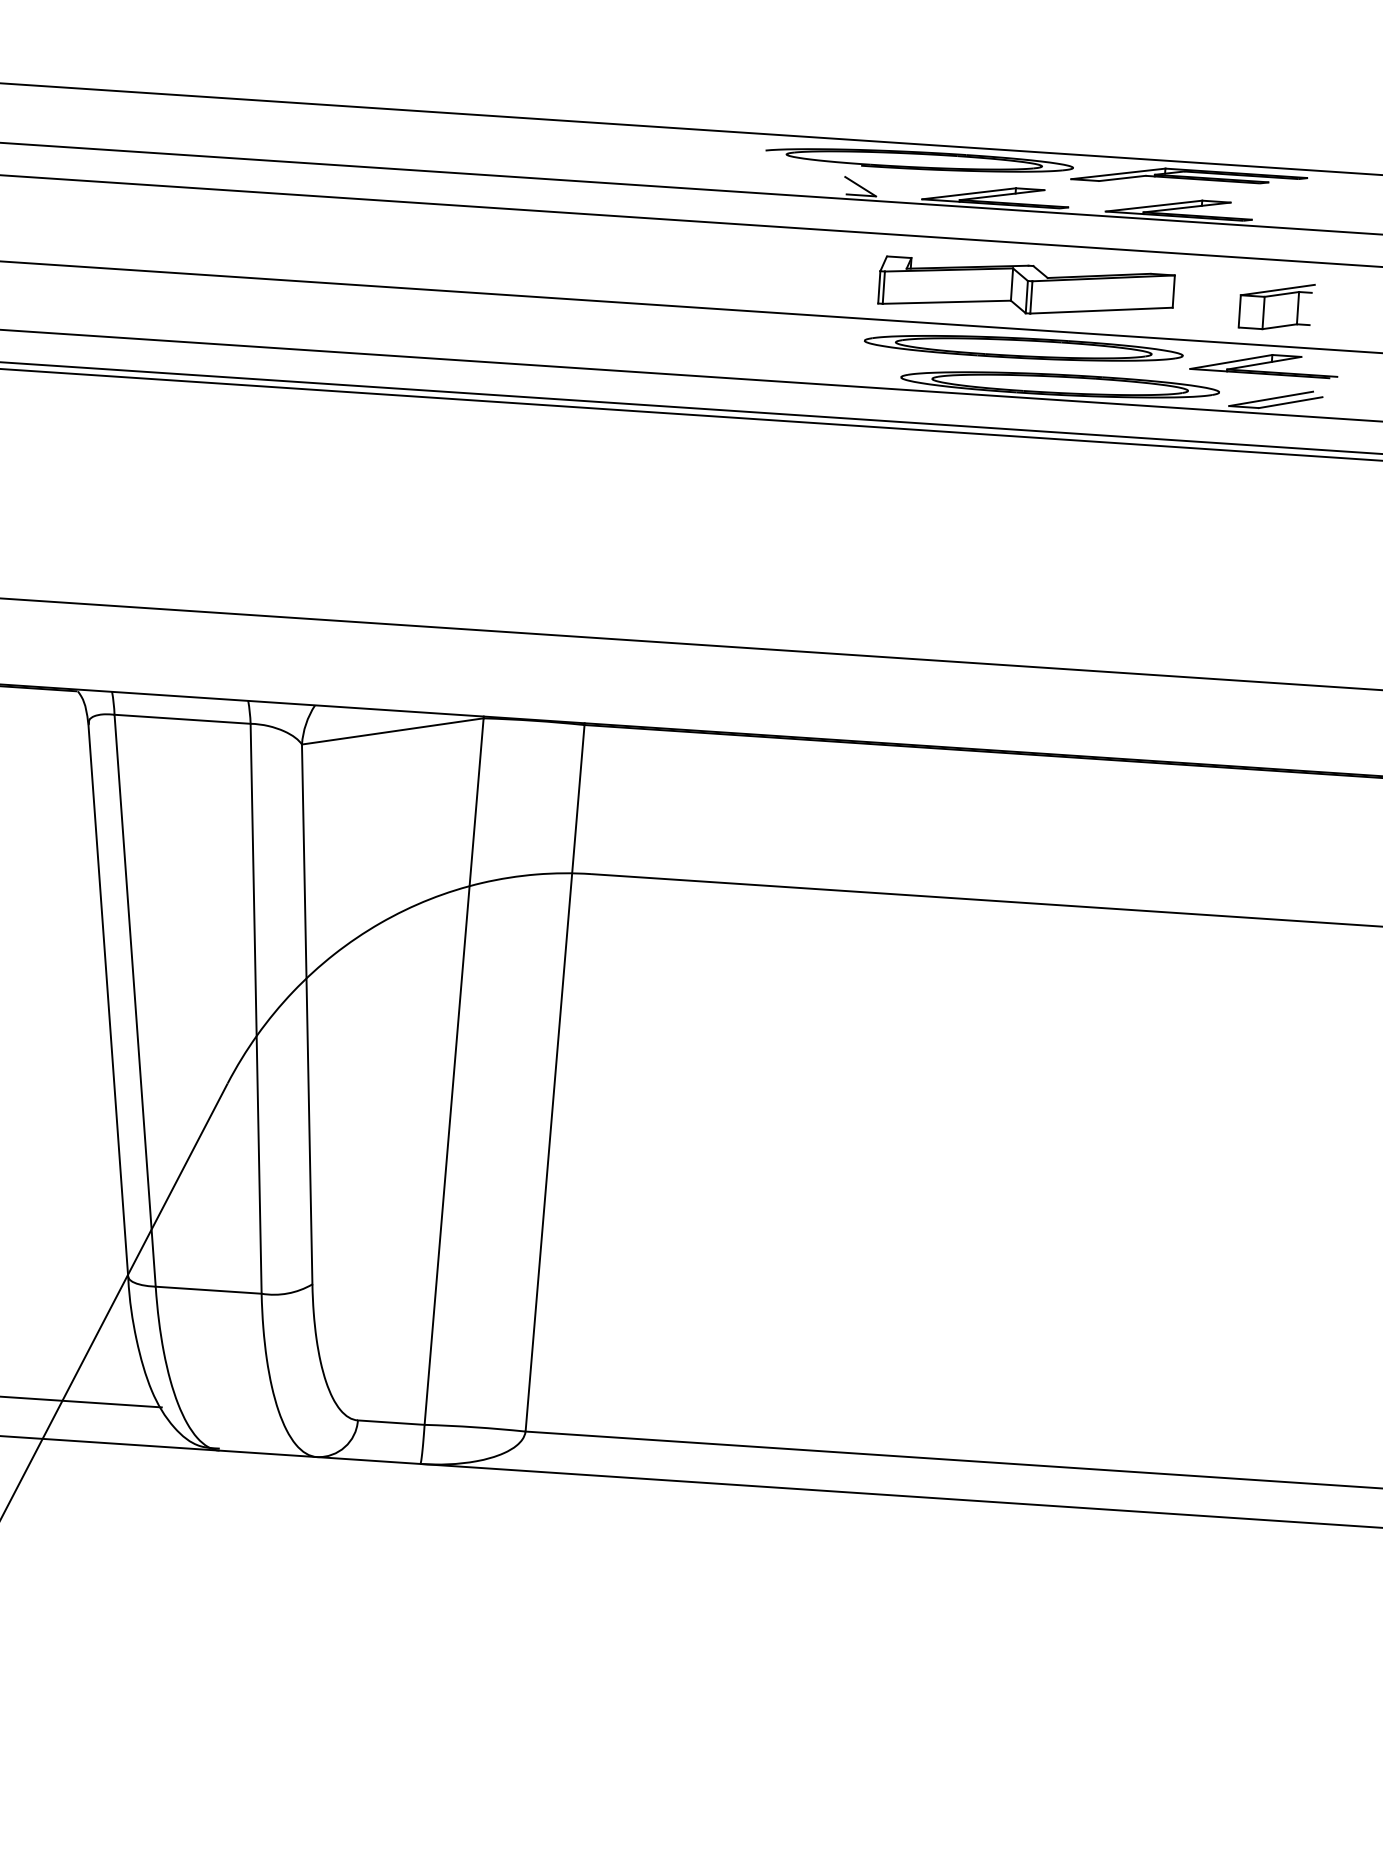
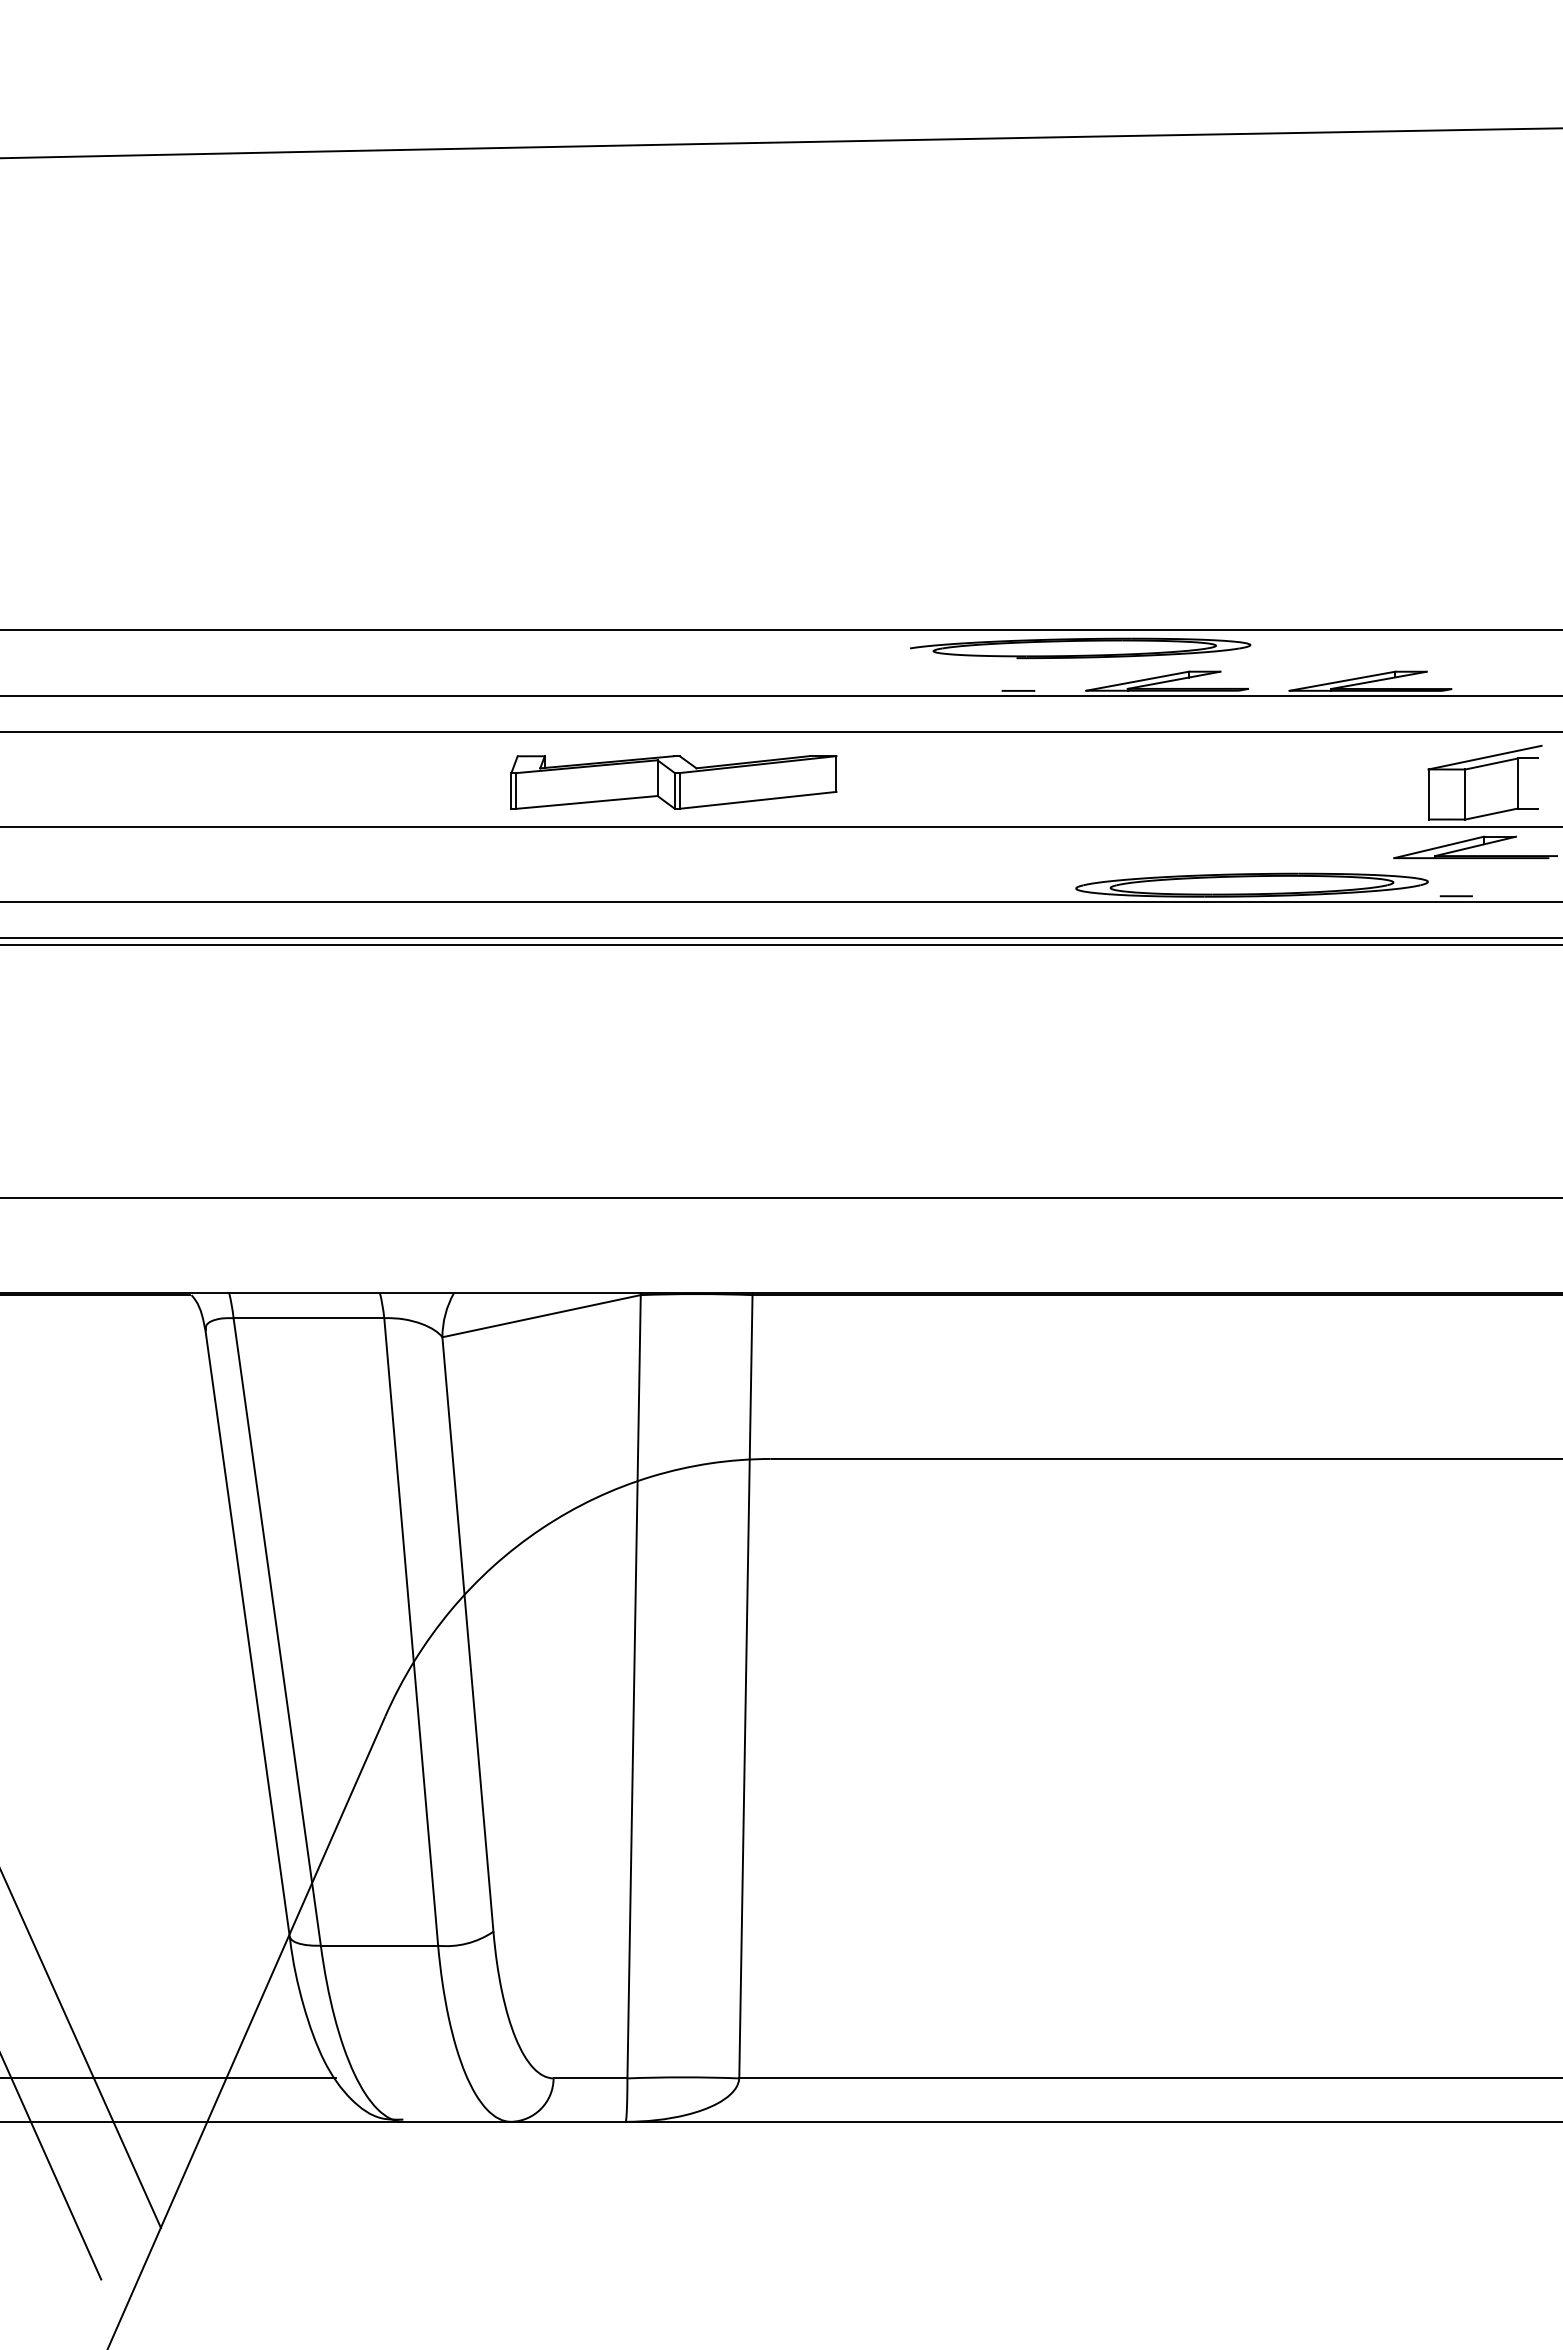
part: (1189, 178) -> (1379, 648), removed
line: (860, 185) -> (1017, 680), removed
part: (1026, 289) -> (673, 782), moved
part: (1276, 306) -> (1484, 782), size x1.4
part: (1023, 348) -> (1208, 847), removed
line: (1270, 399) -> (1485, 885), removed
line: (1290, 402) -> (1507, 887), removed

